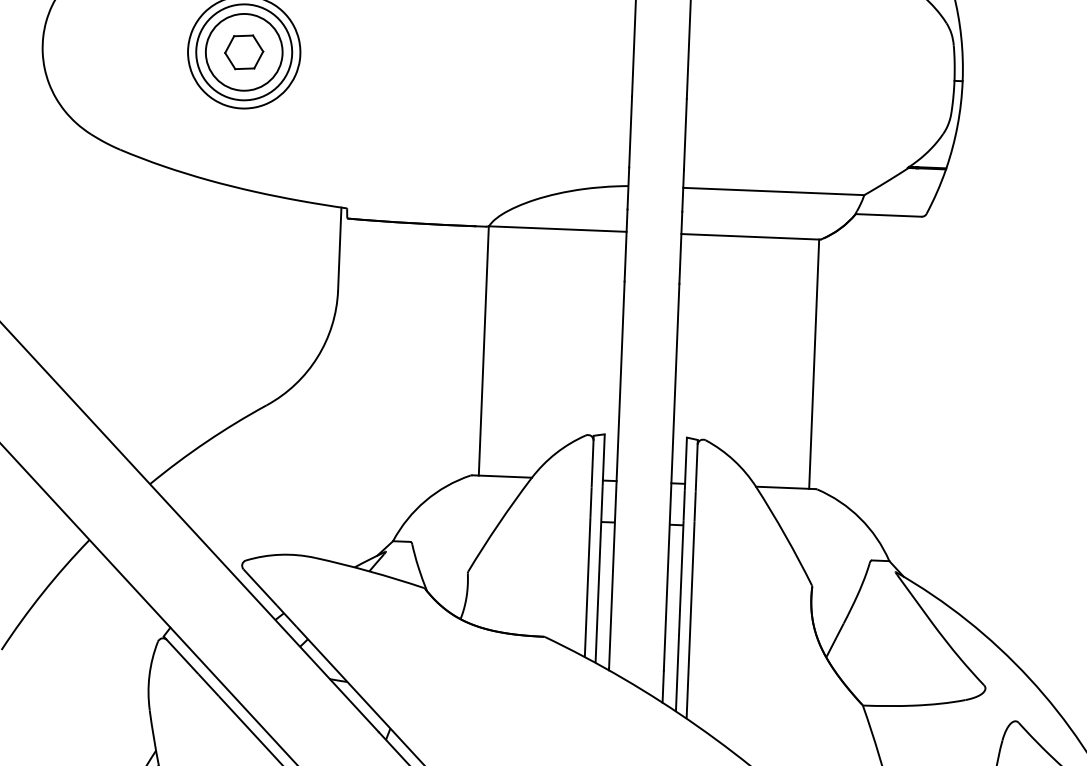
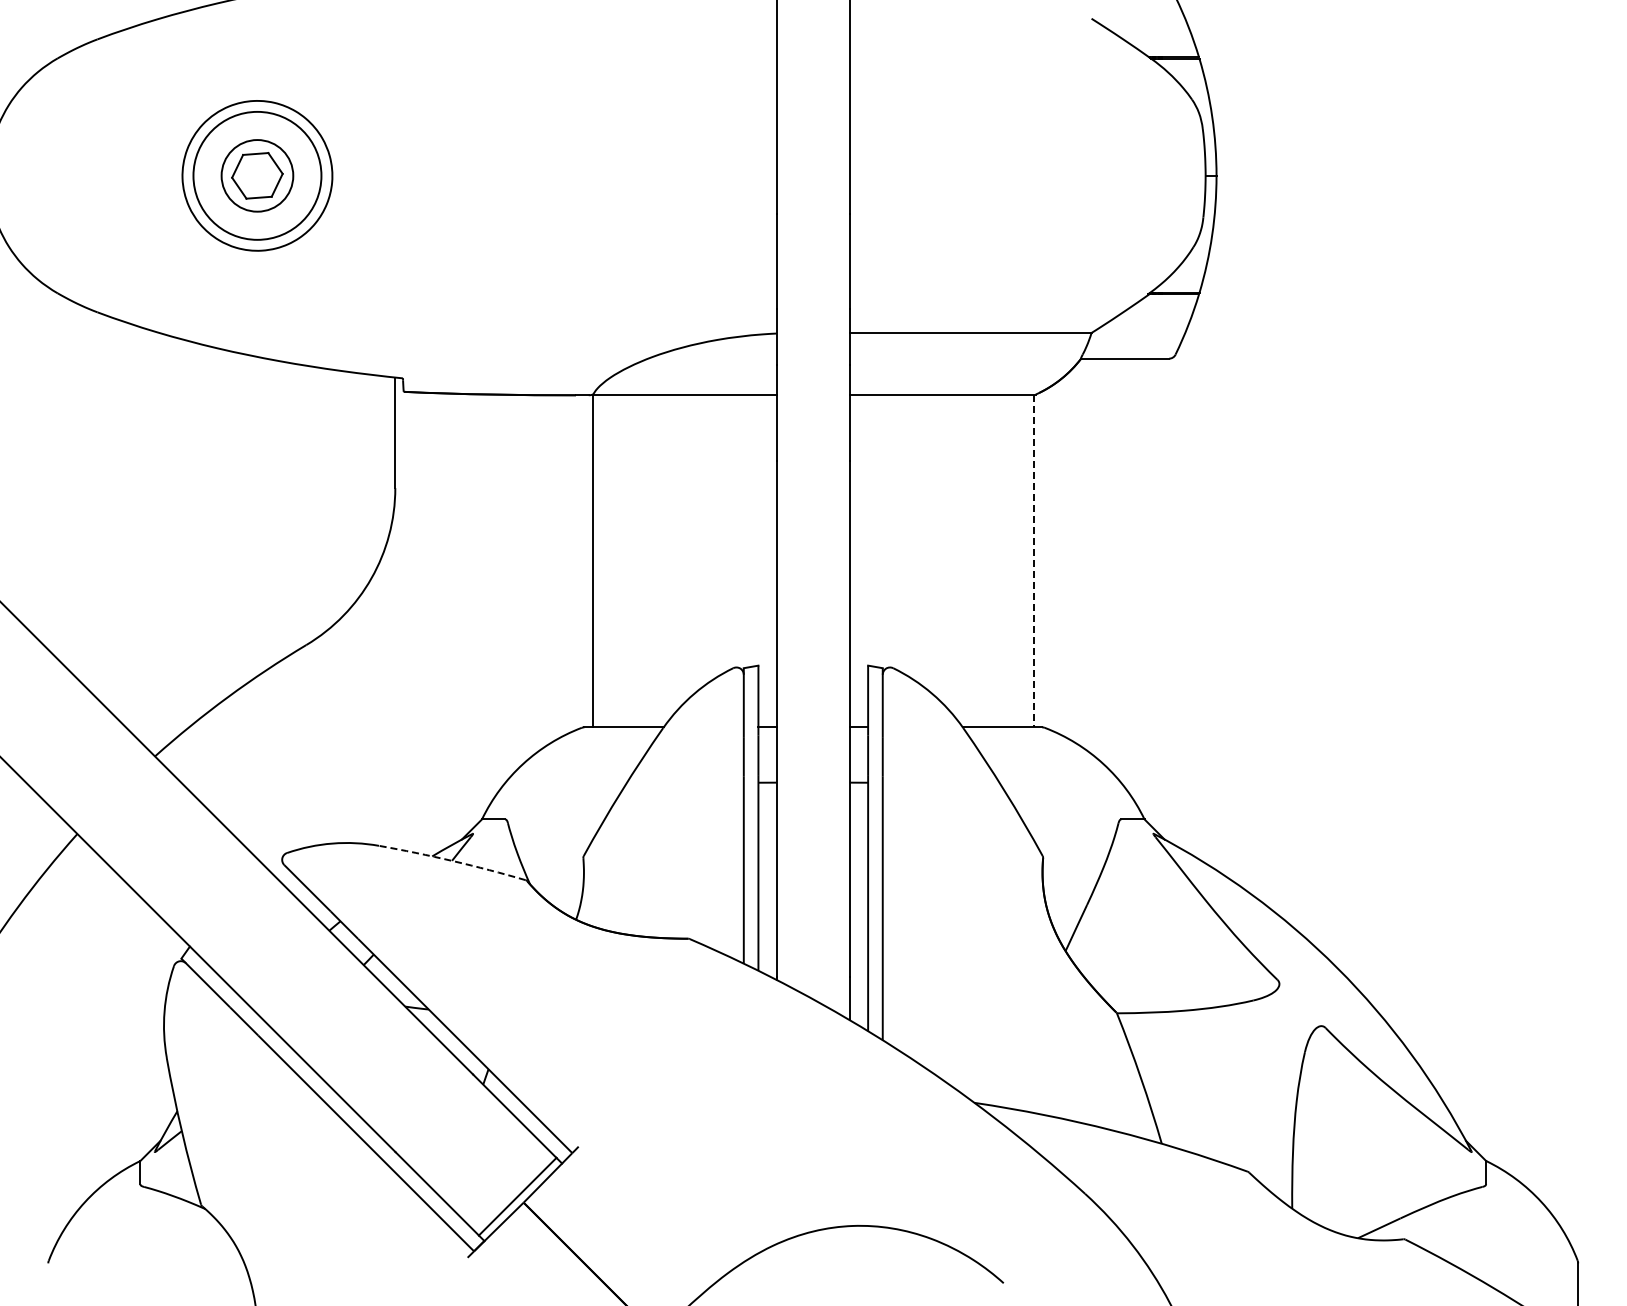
circle: (244, 52) -> (257, 175), size x0.7
line: (813, 364) -> (1033, 561), solid -> dashed
arc: (369, 571) -> (452, 861), solid -> dashed

